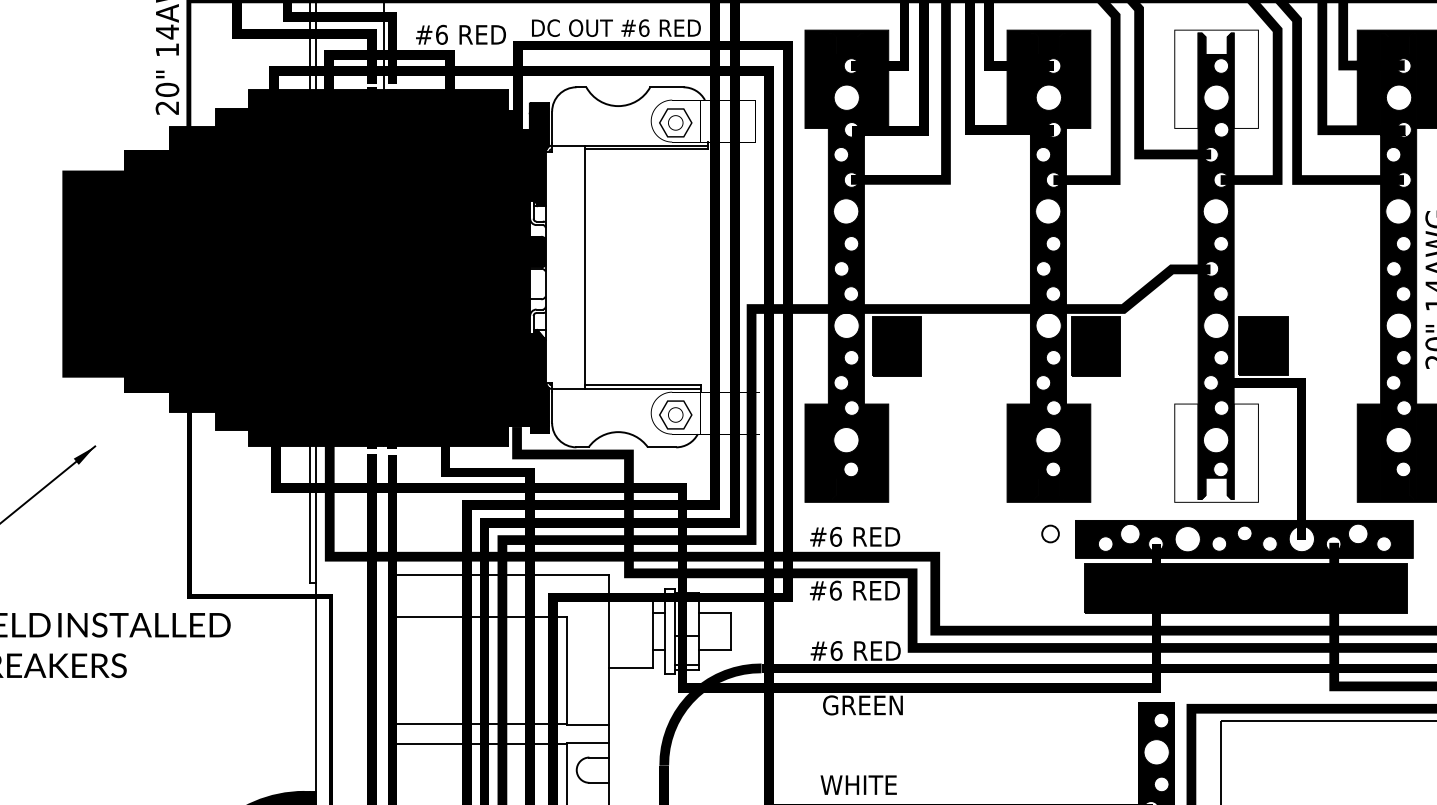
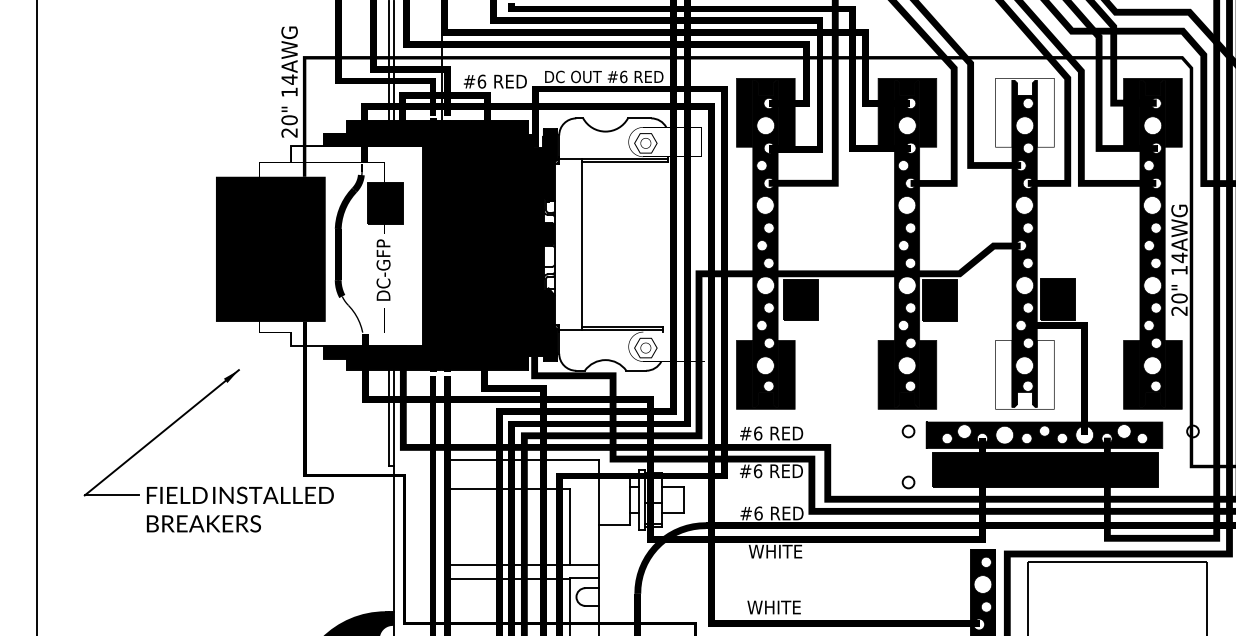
fill: (240, 268) -> (340, 245), removed
circle: (1050, 606) -> (908, 482), added
text: (862, 705) -> (776, 551), GREEN -> WHITE

